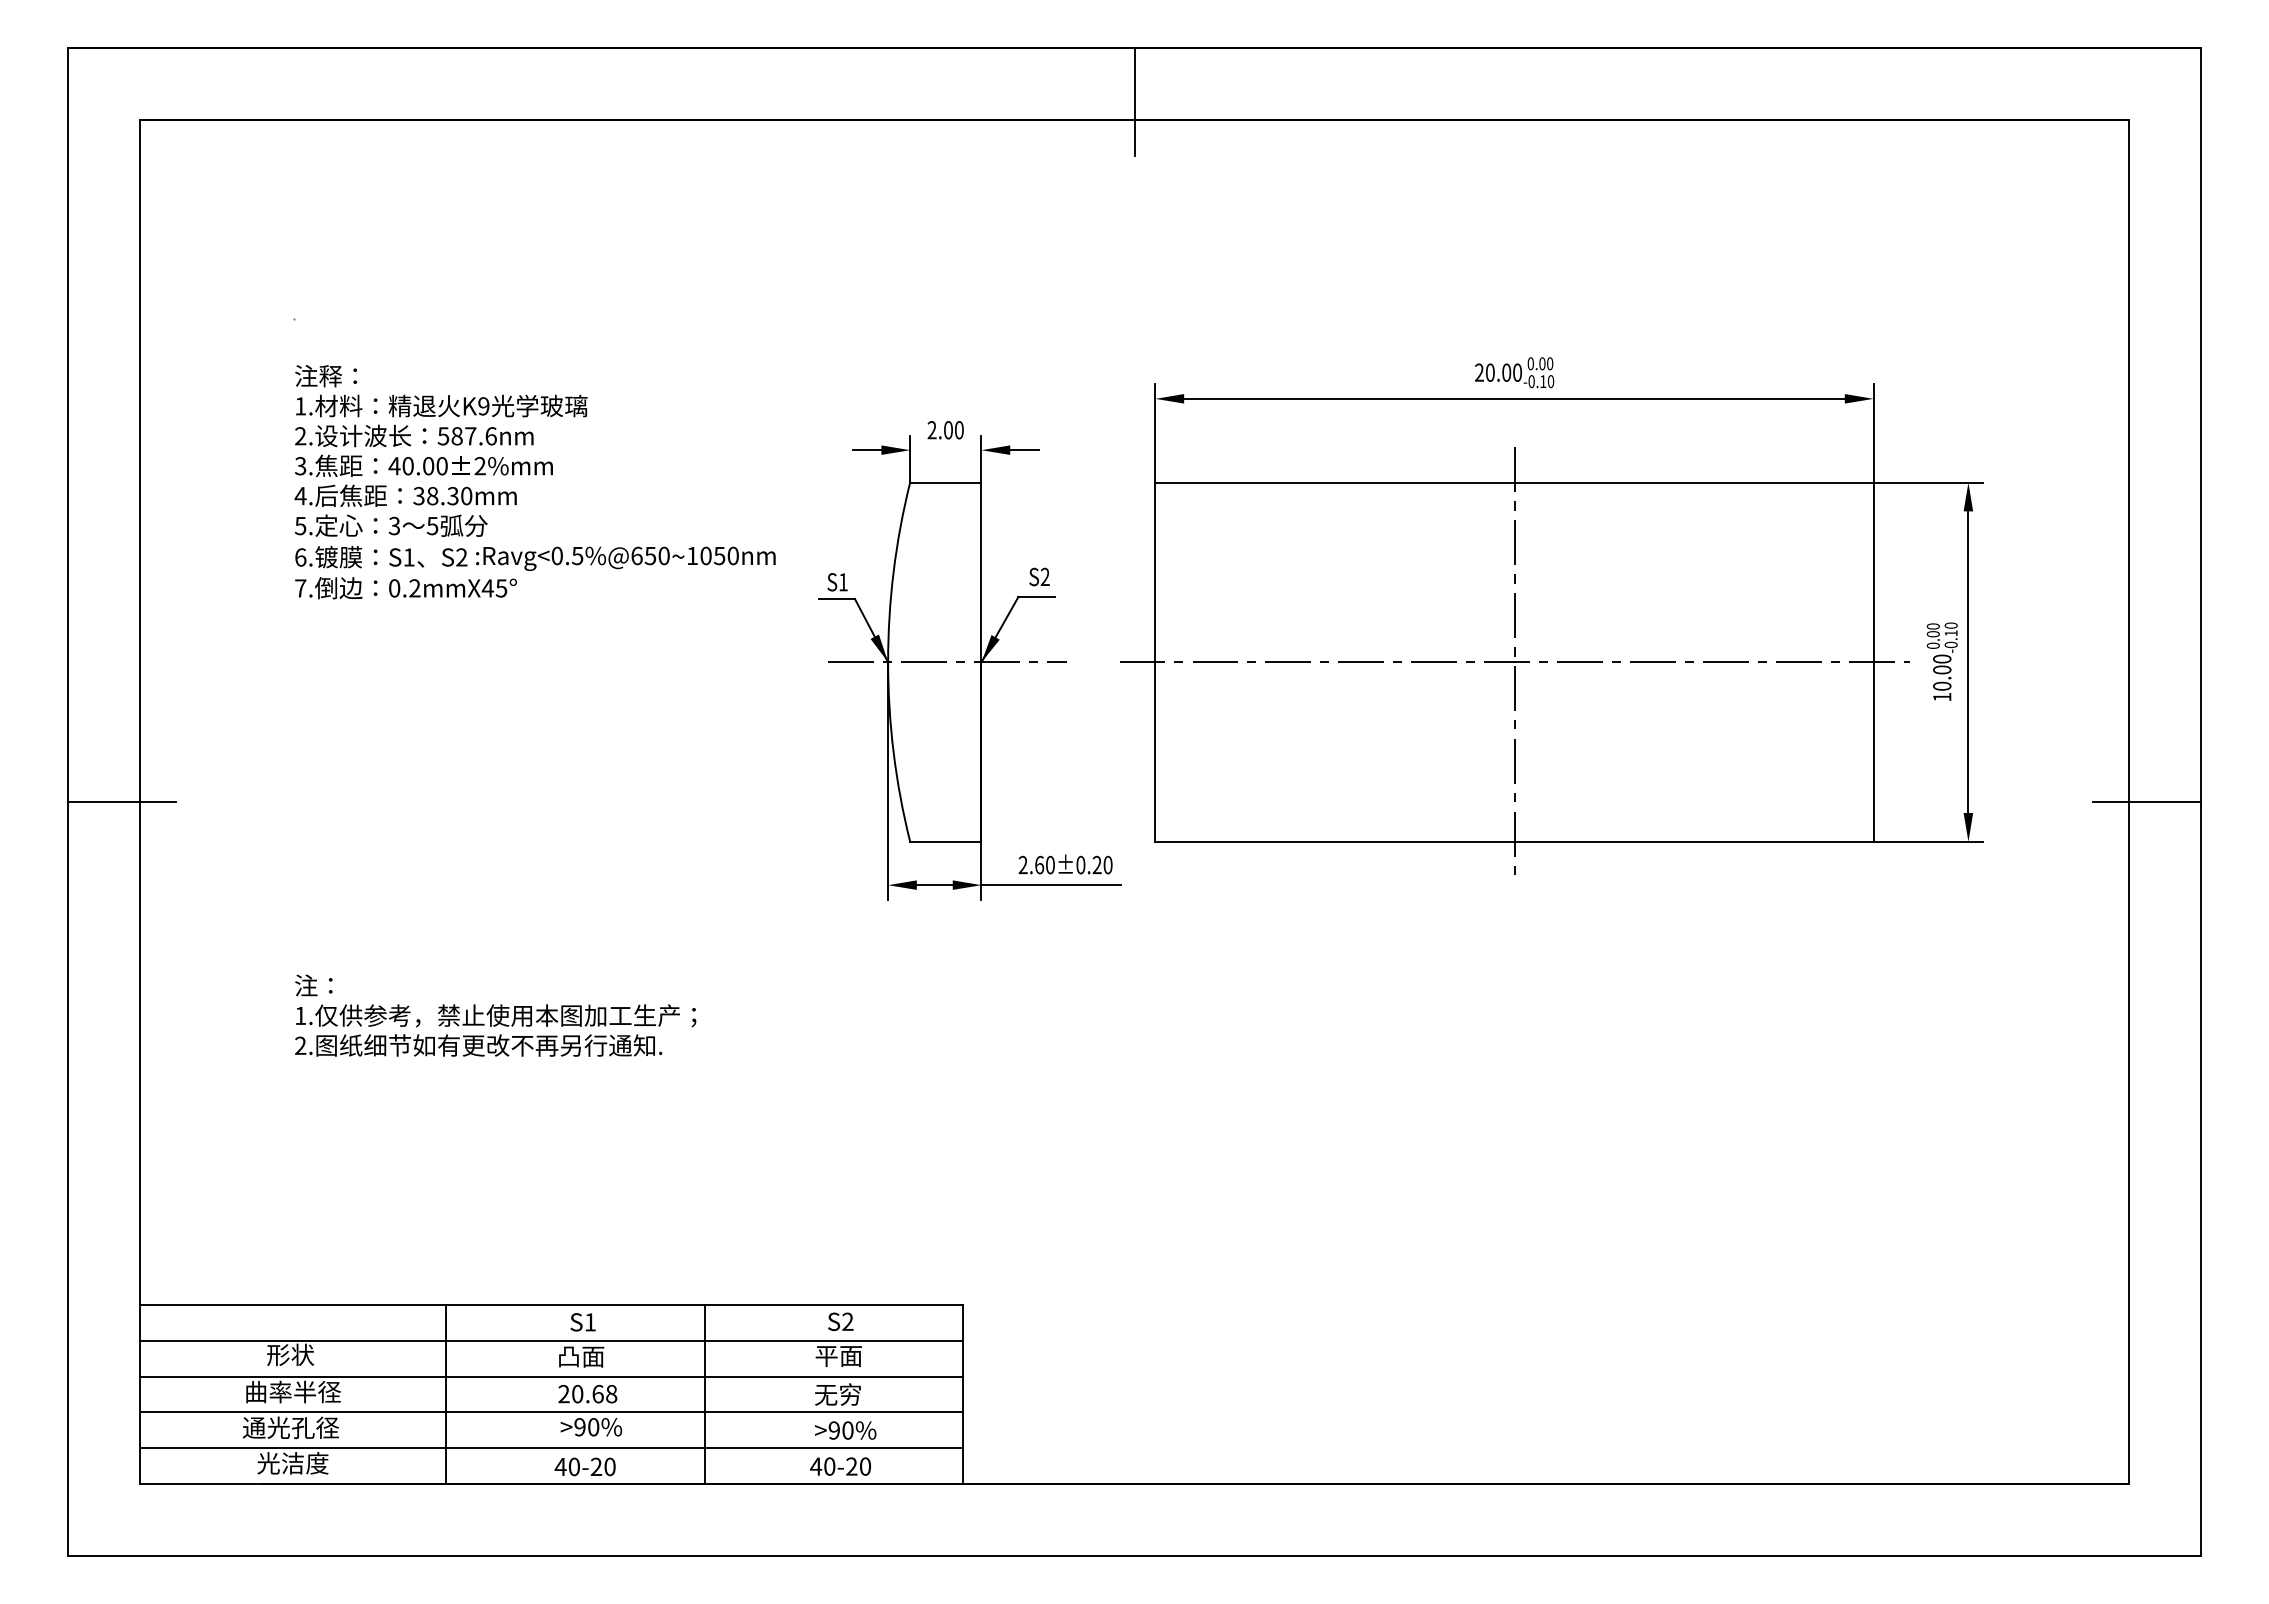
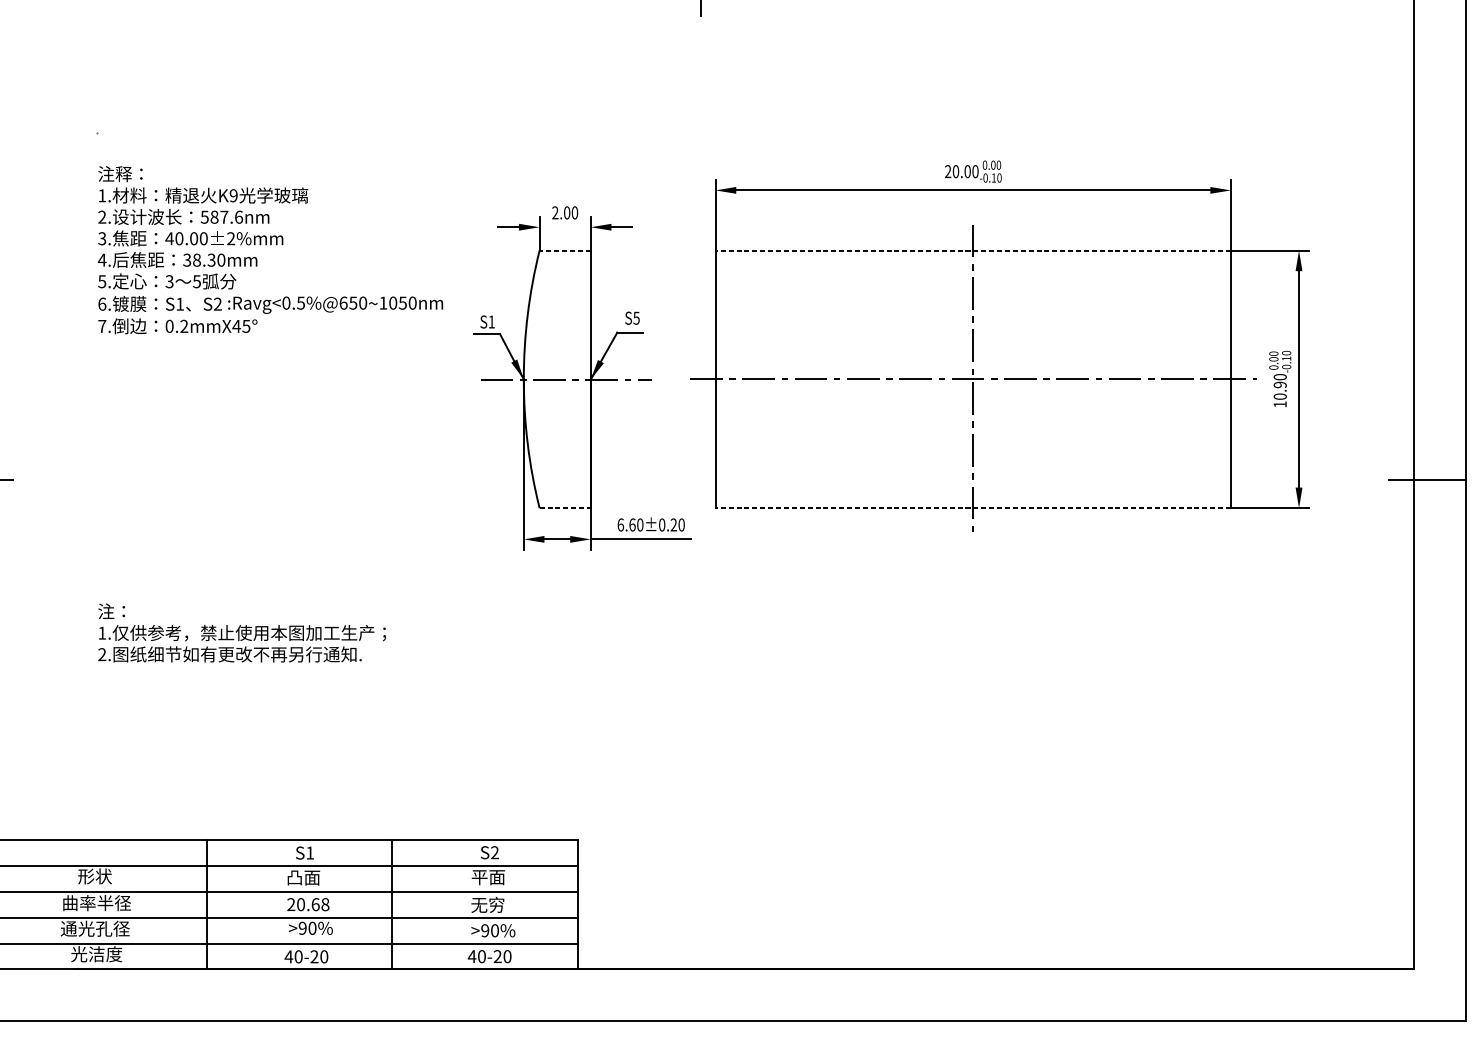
line: (945, 482) -> (564, 250), solid -> dashed
line: (1514, 482) -> (973, 250), solid -> dashed
text: (1044, 576) -> (636, 317), S2 -> S5
text: (1942, 669) -> (1280, 384), 10.00 -> 10.90
line: (945, 841) -> (564, 508), solid -> dashed
line: (1514, 841) -> (973, 508), solid -> dashed
text: (1022, 864) -> (620, 524), 2.60±0.20 -> 6.60±0.20

